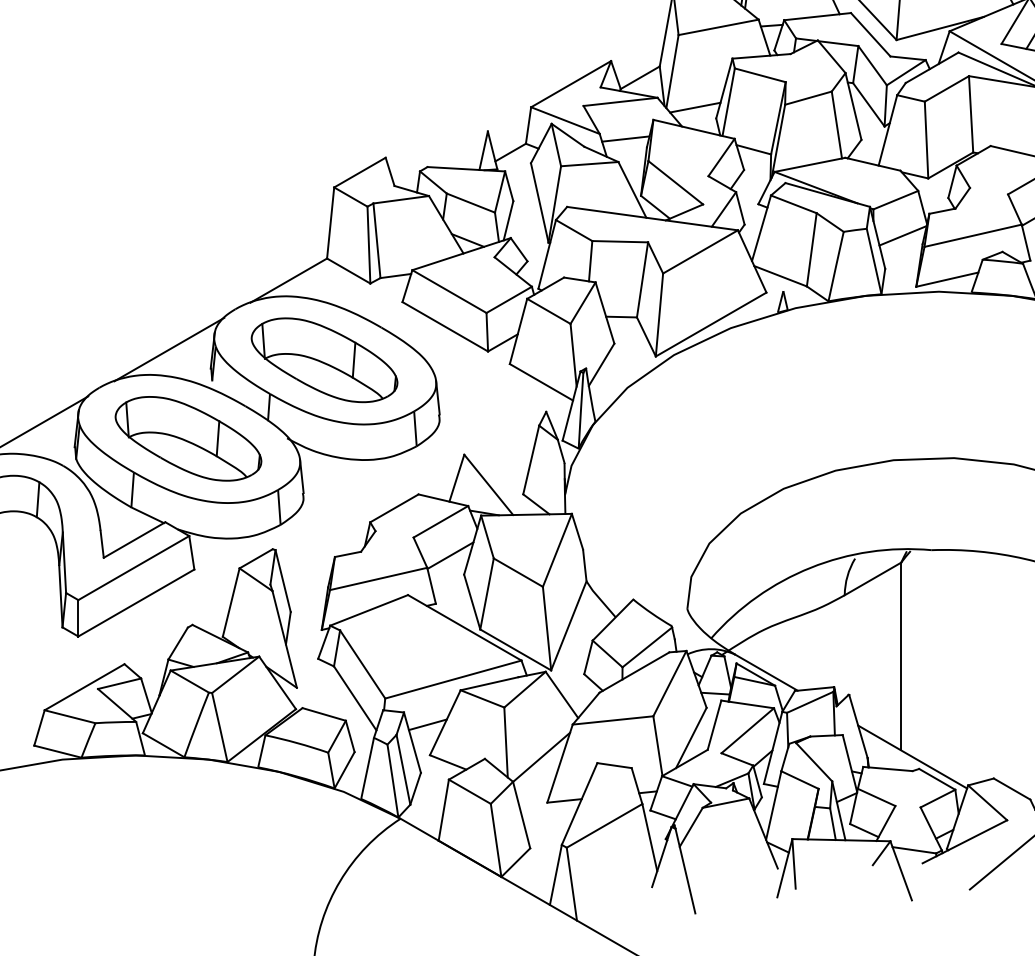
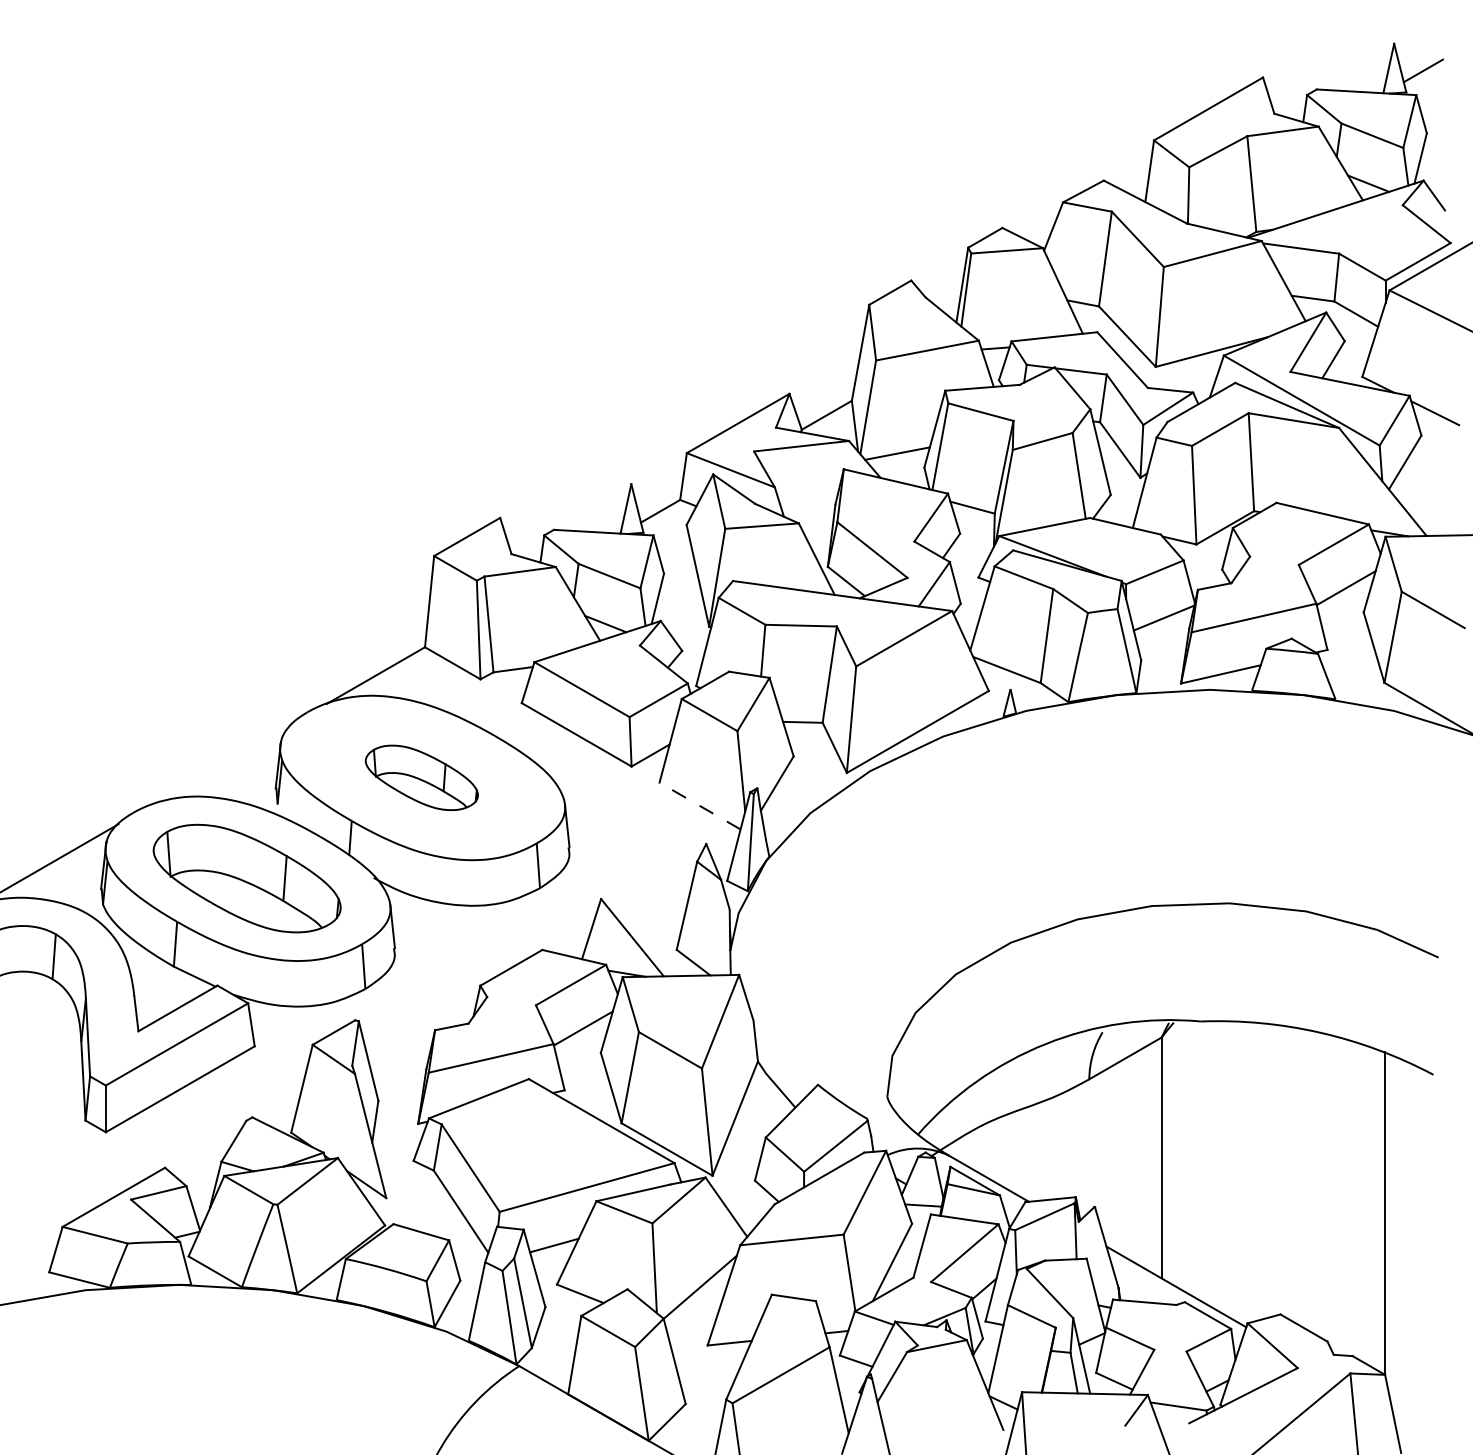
line: (625, 138) -> (807, 493), removed
line: (169, 349) -> (222, 763), removed
part: (324, 360) -> (421, 777), size x0.6
line: (541, 382) -> (700, 806), solid -> dashed

